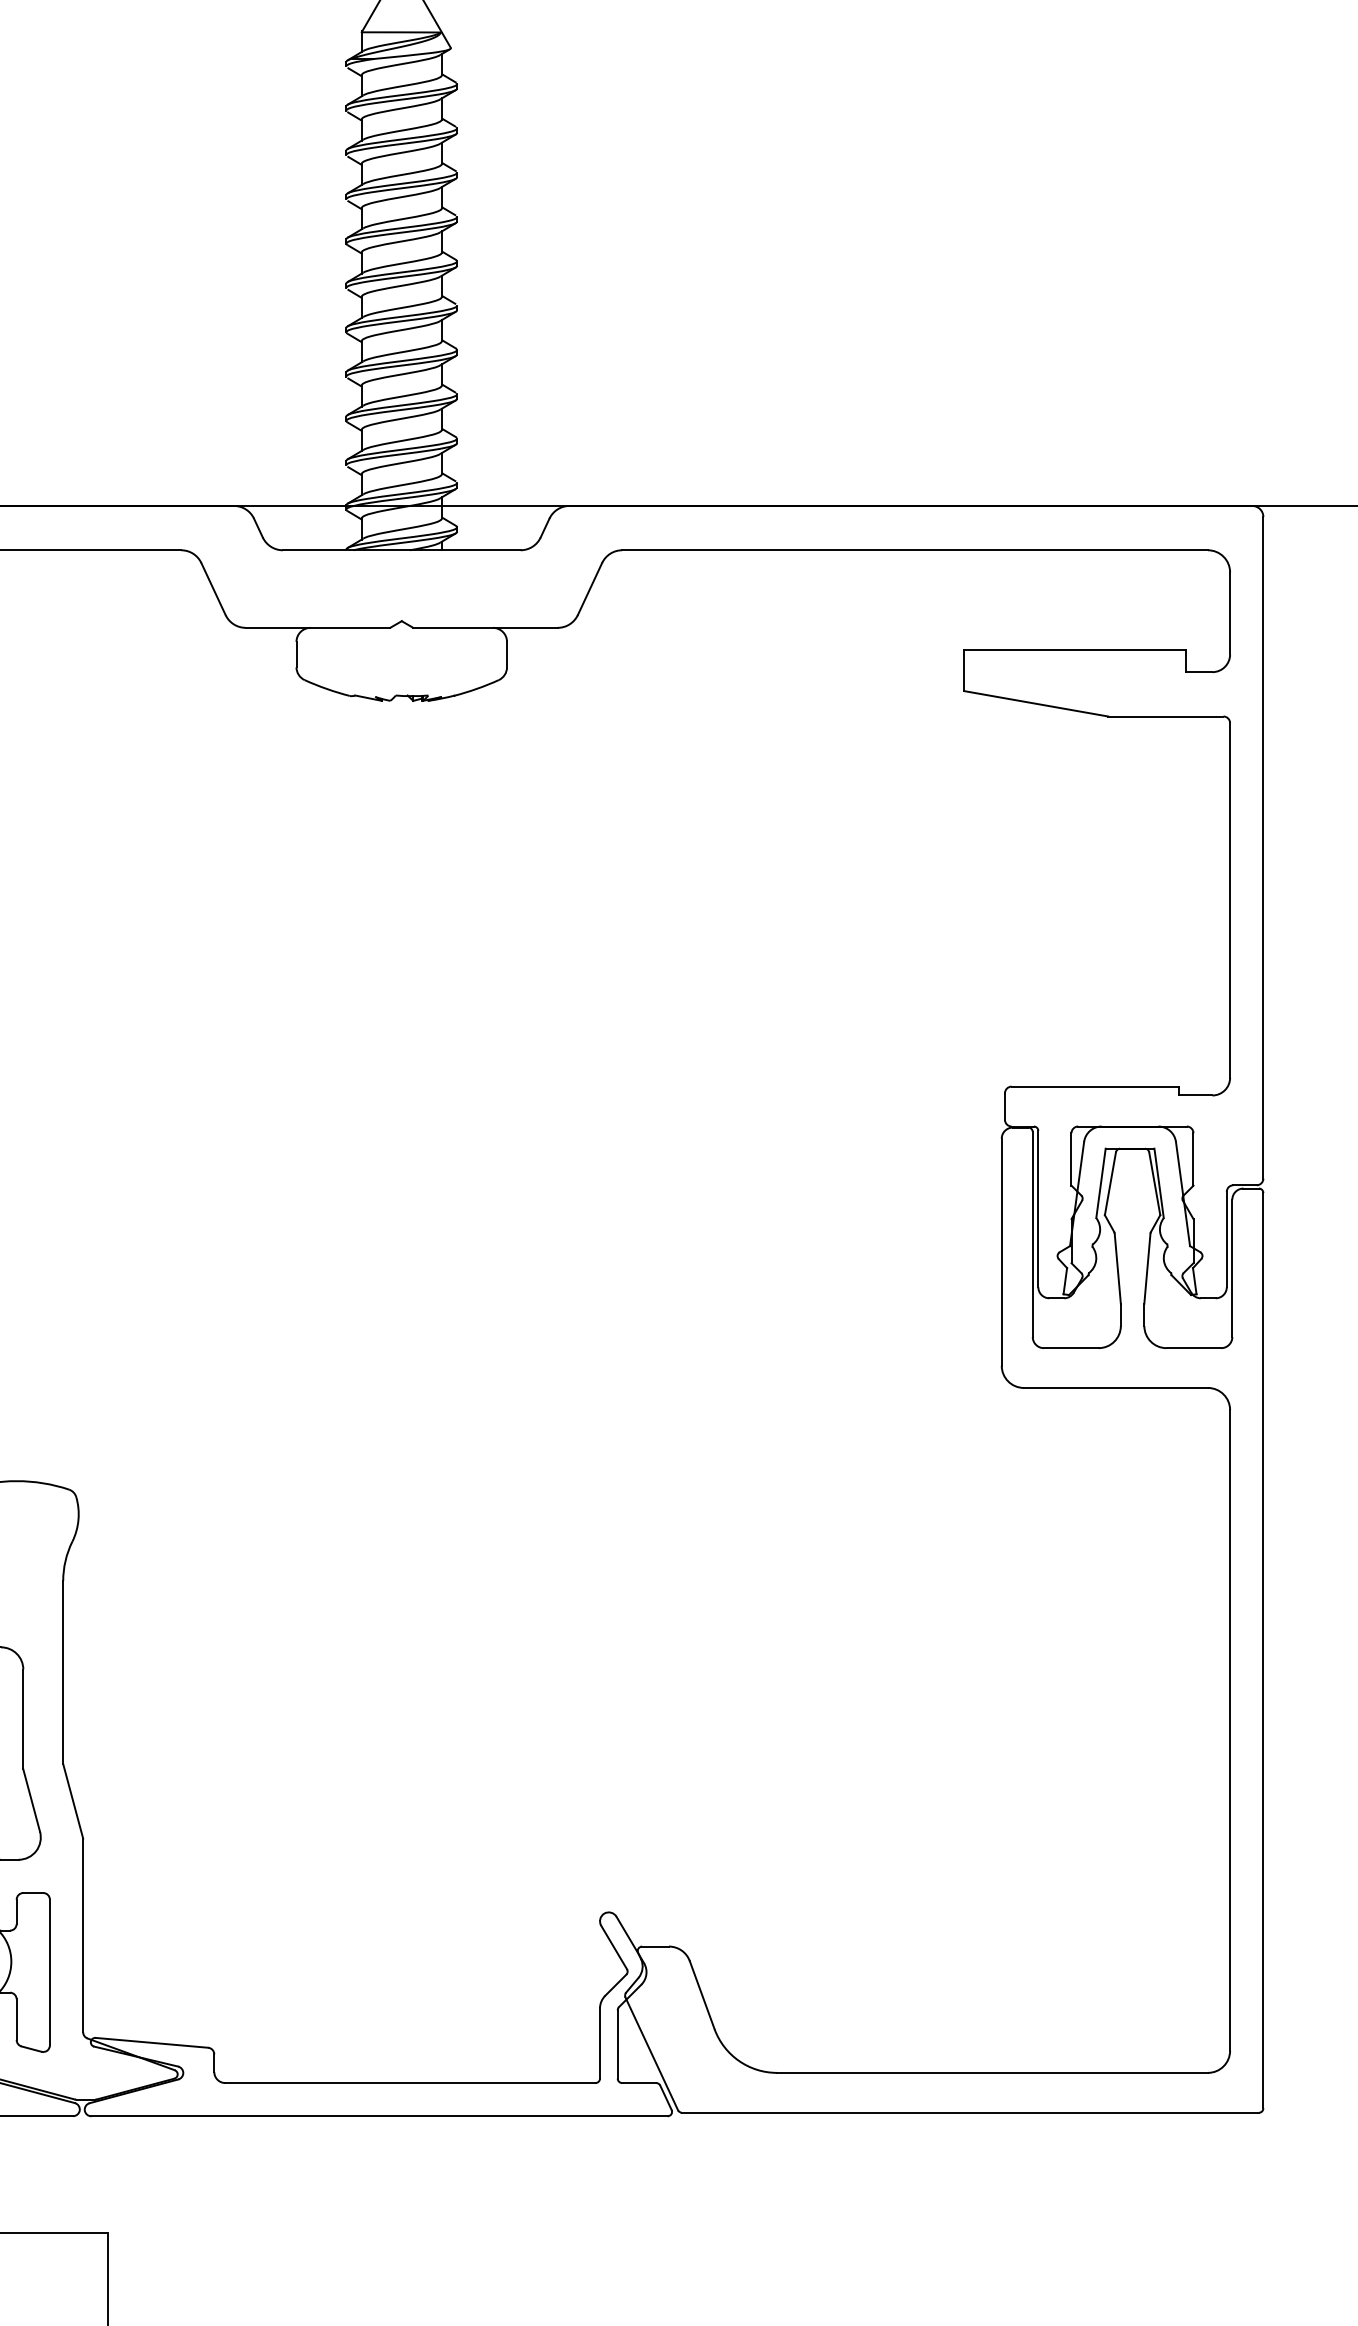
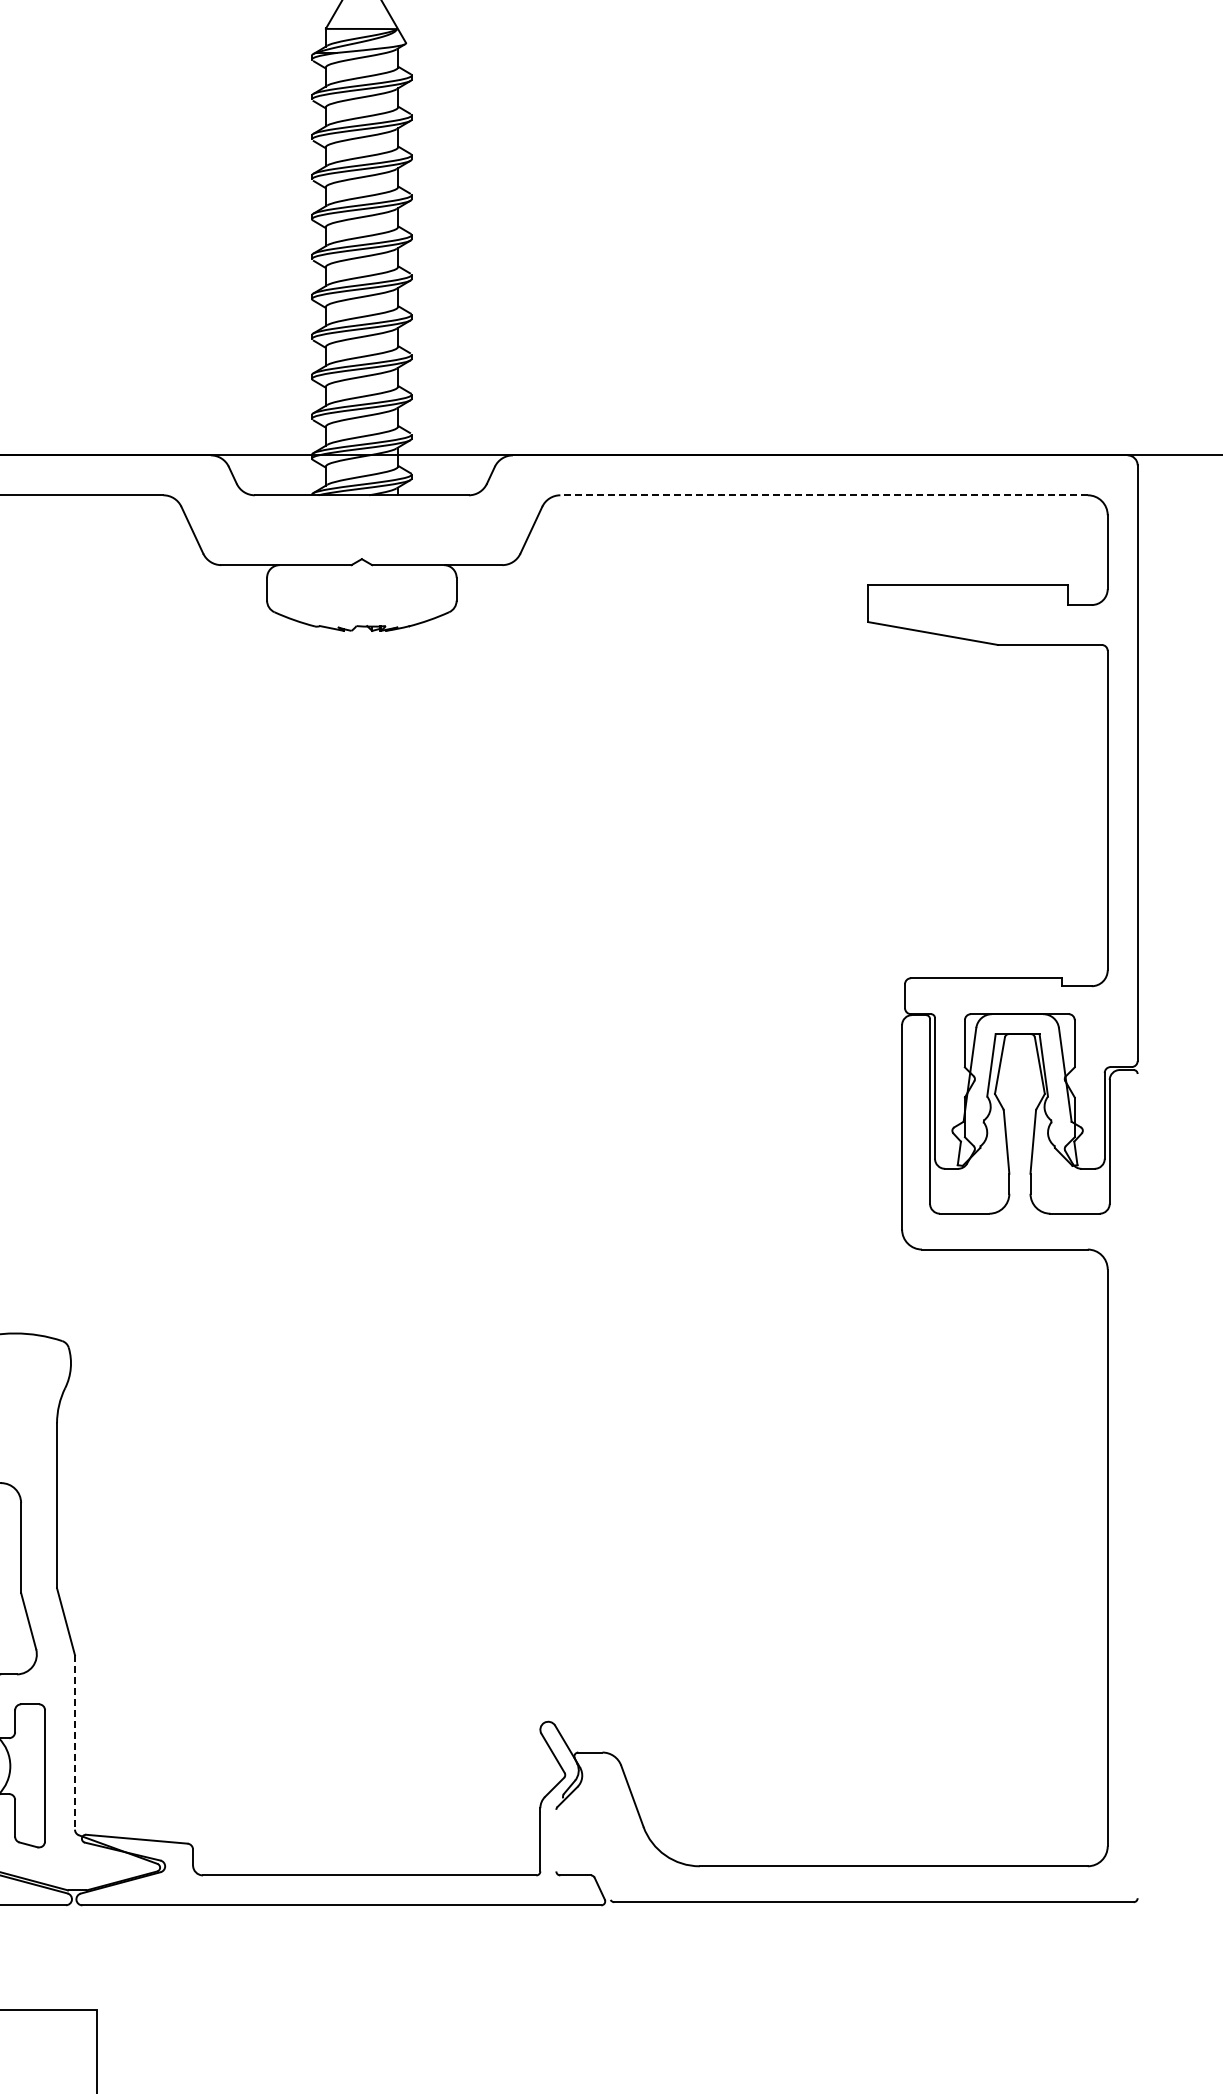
line: (915, 550) -> (824, 495), solid -> dashed
line: (1263, 1651) -> (1137, 1486), removed
line: (83, 1935) -> (75, 1742), solid -> dashed
line: (617, 2044) -> (556, 1840), removed
line: (651, 2053) -> (586, 1848), removed

